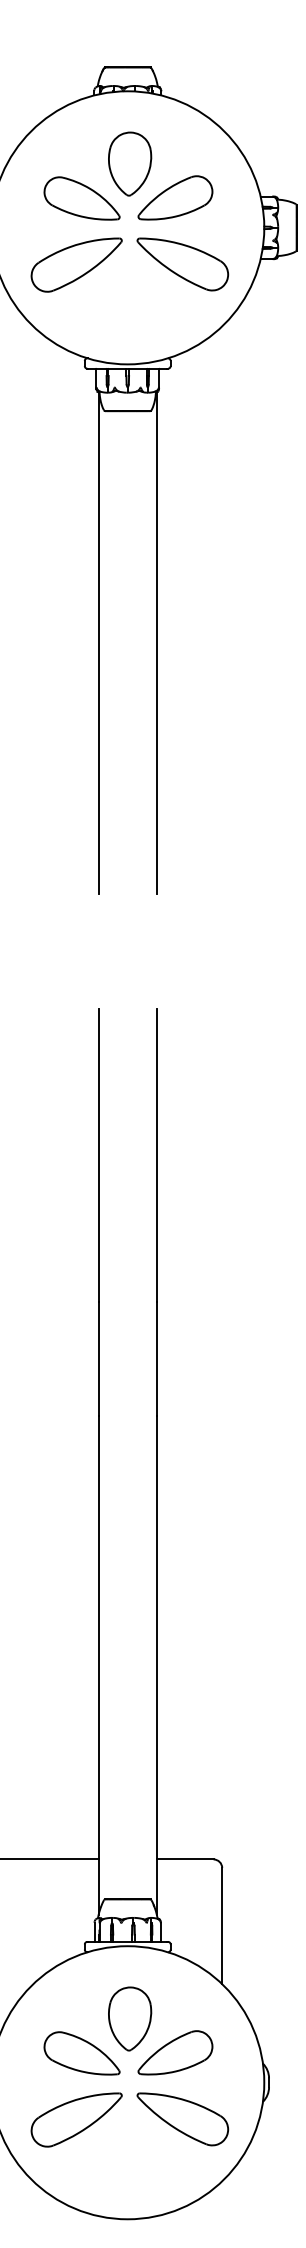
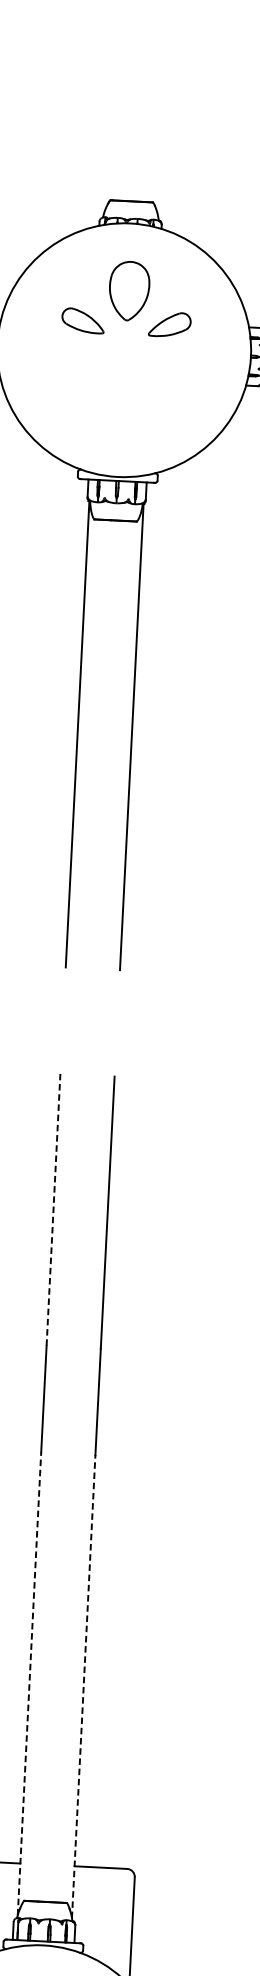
part: (175, 197) -> (169, 324), size x0.6
part: (81, 198) -> (82, 320), size x0.6
part: (76, 264) -> (74, 381), removed
part: (182, 264) -> (173, 386), removed
line: (98, 1154) -> (53, 1209), solid -> dashed
line: (98, 1665) -> (29, 1683), solid -> dashed
line: (156, 1665) -> (83, 1686), solid -> dashed

